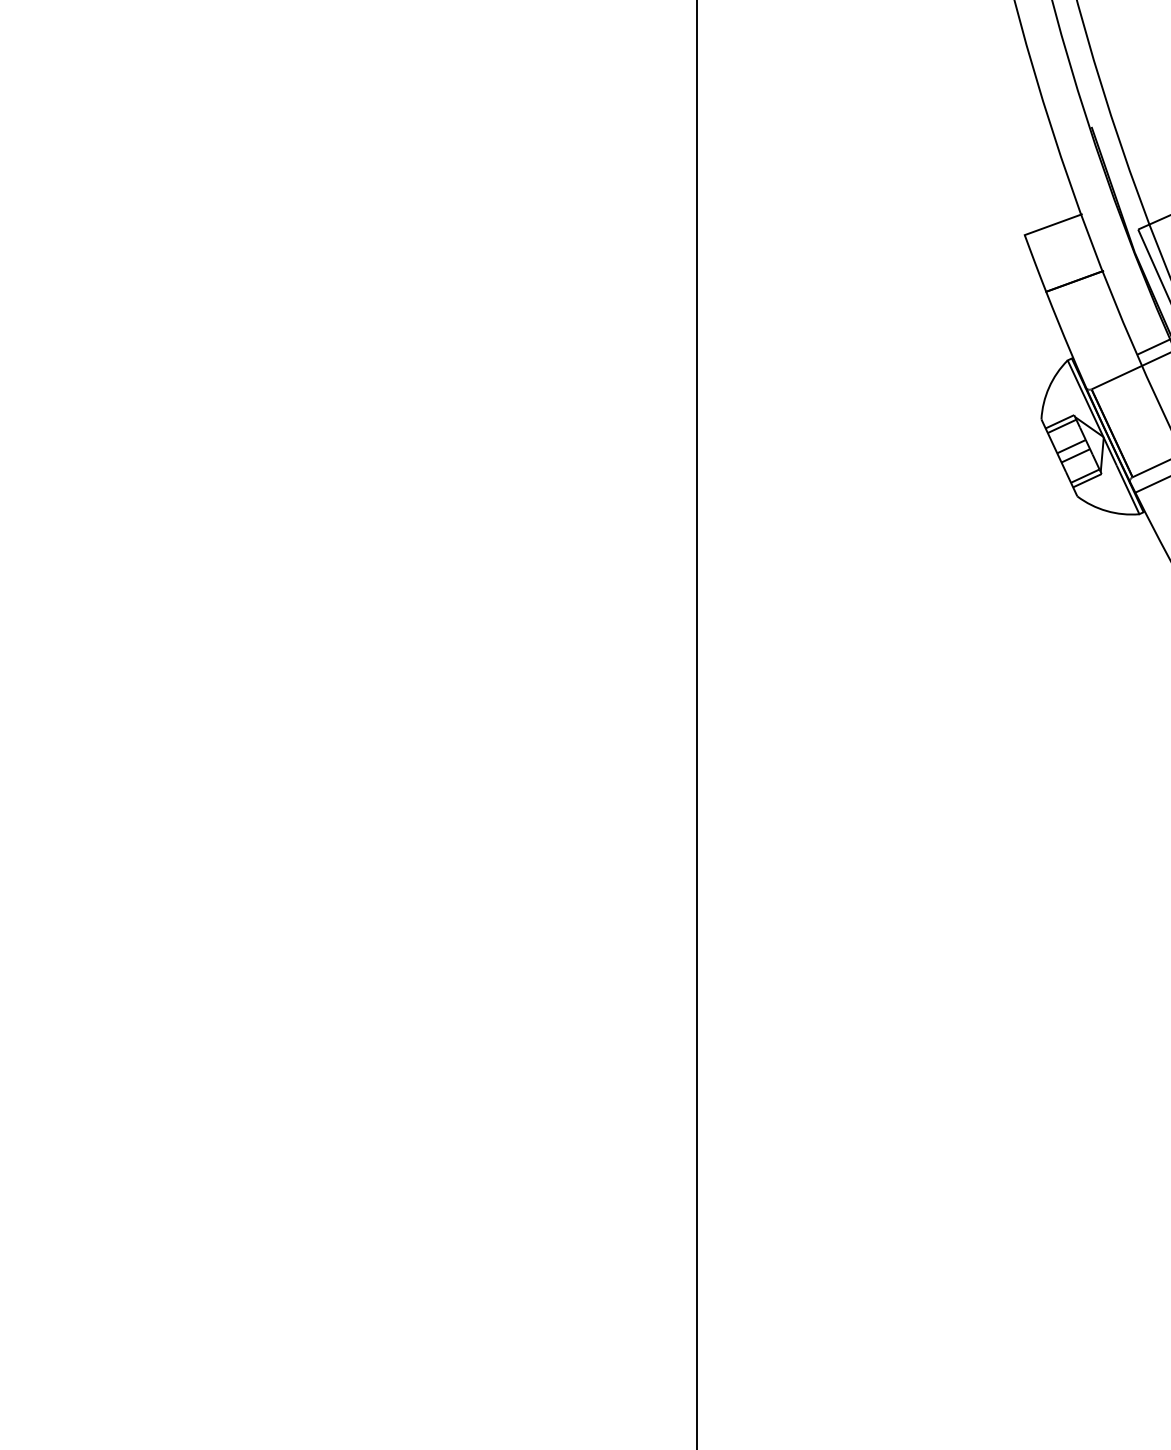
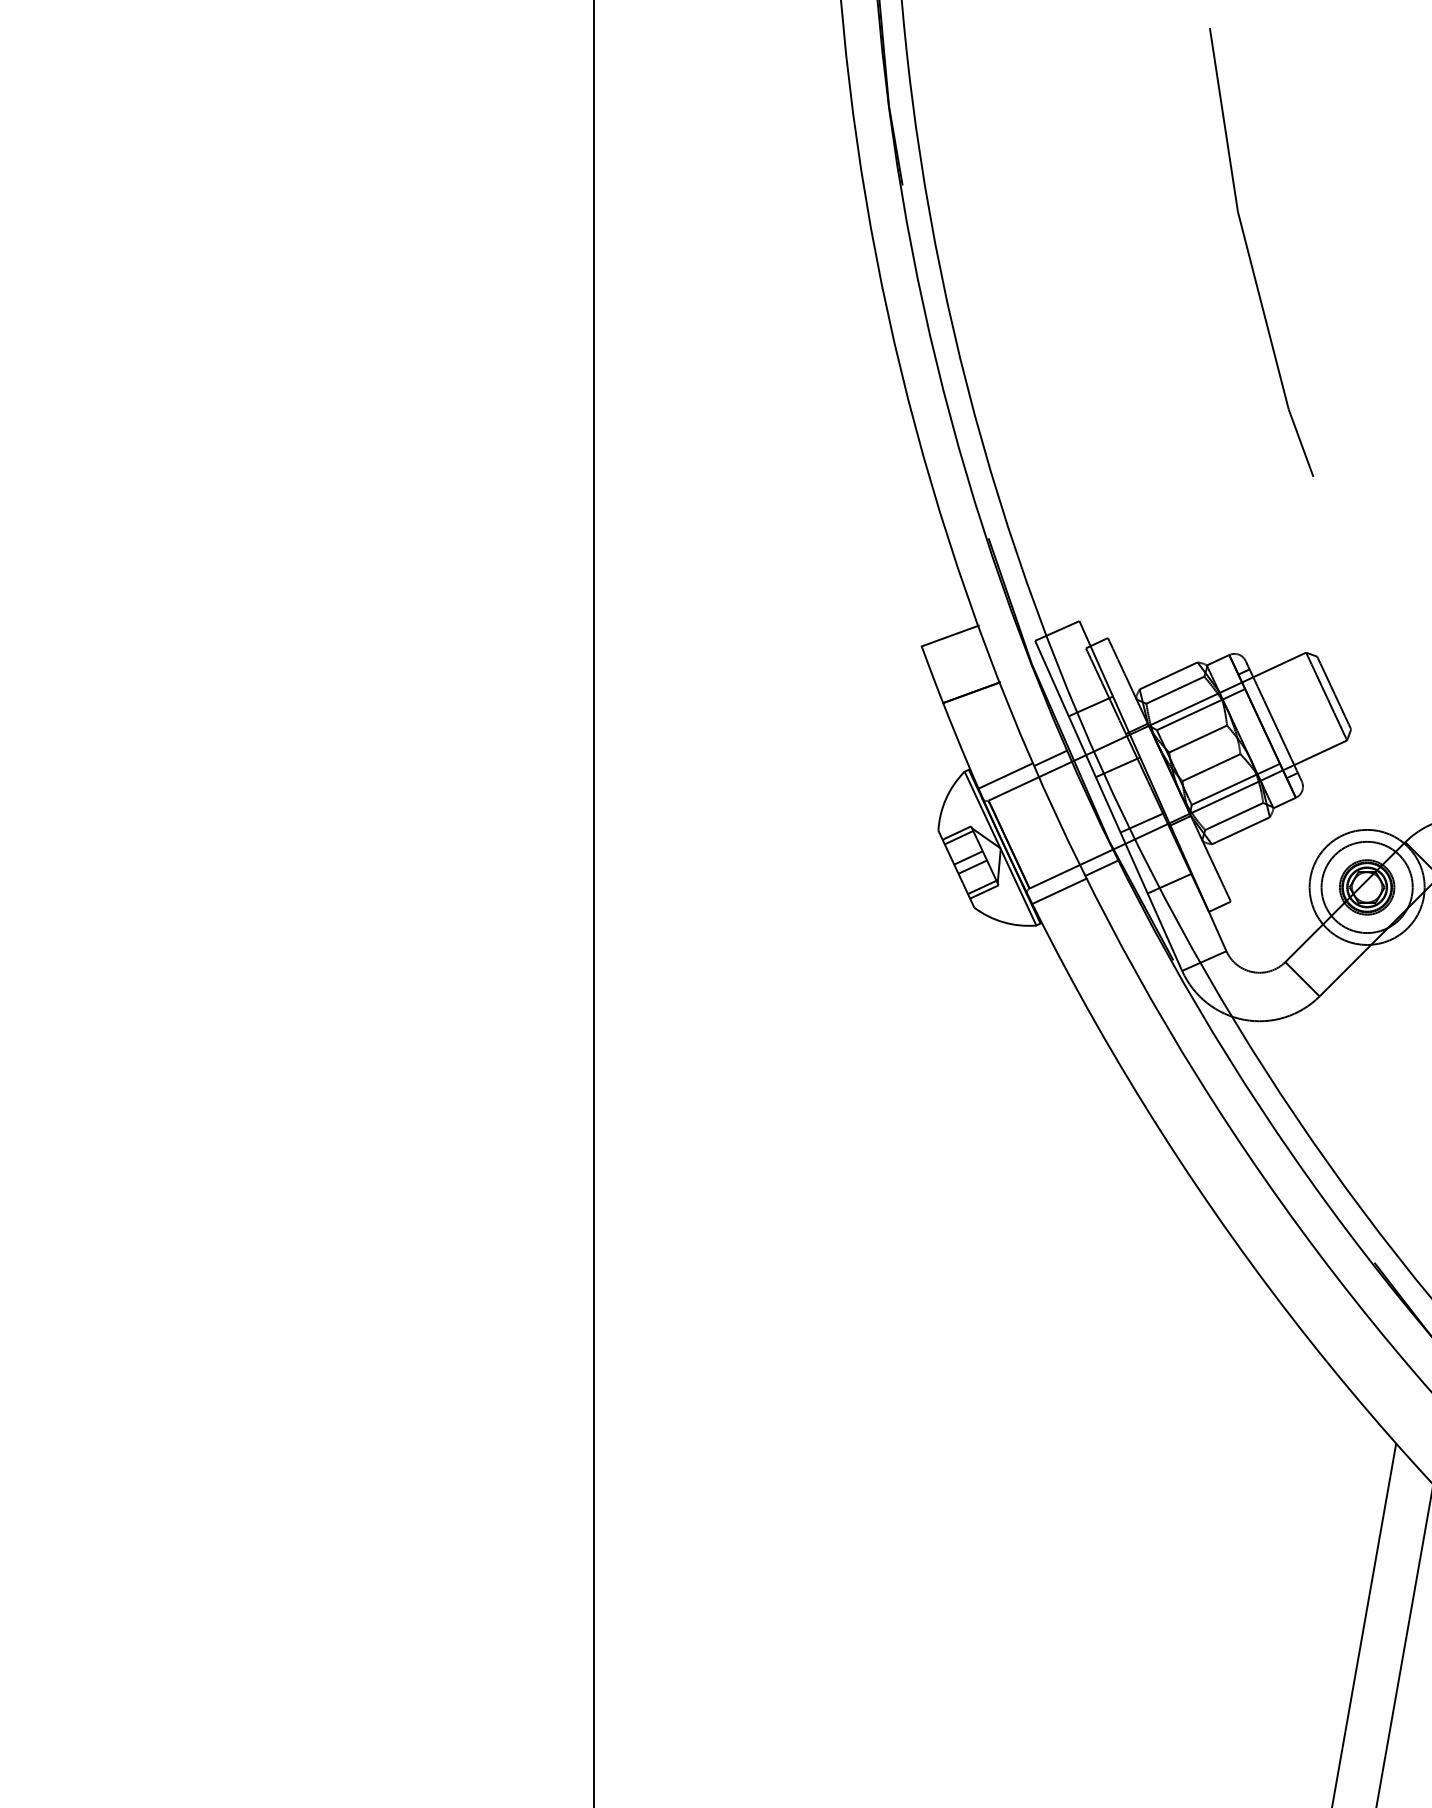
line: (1108, 364) -> (1005, 775), added

